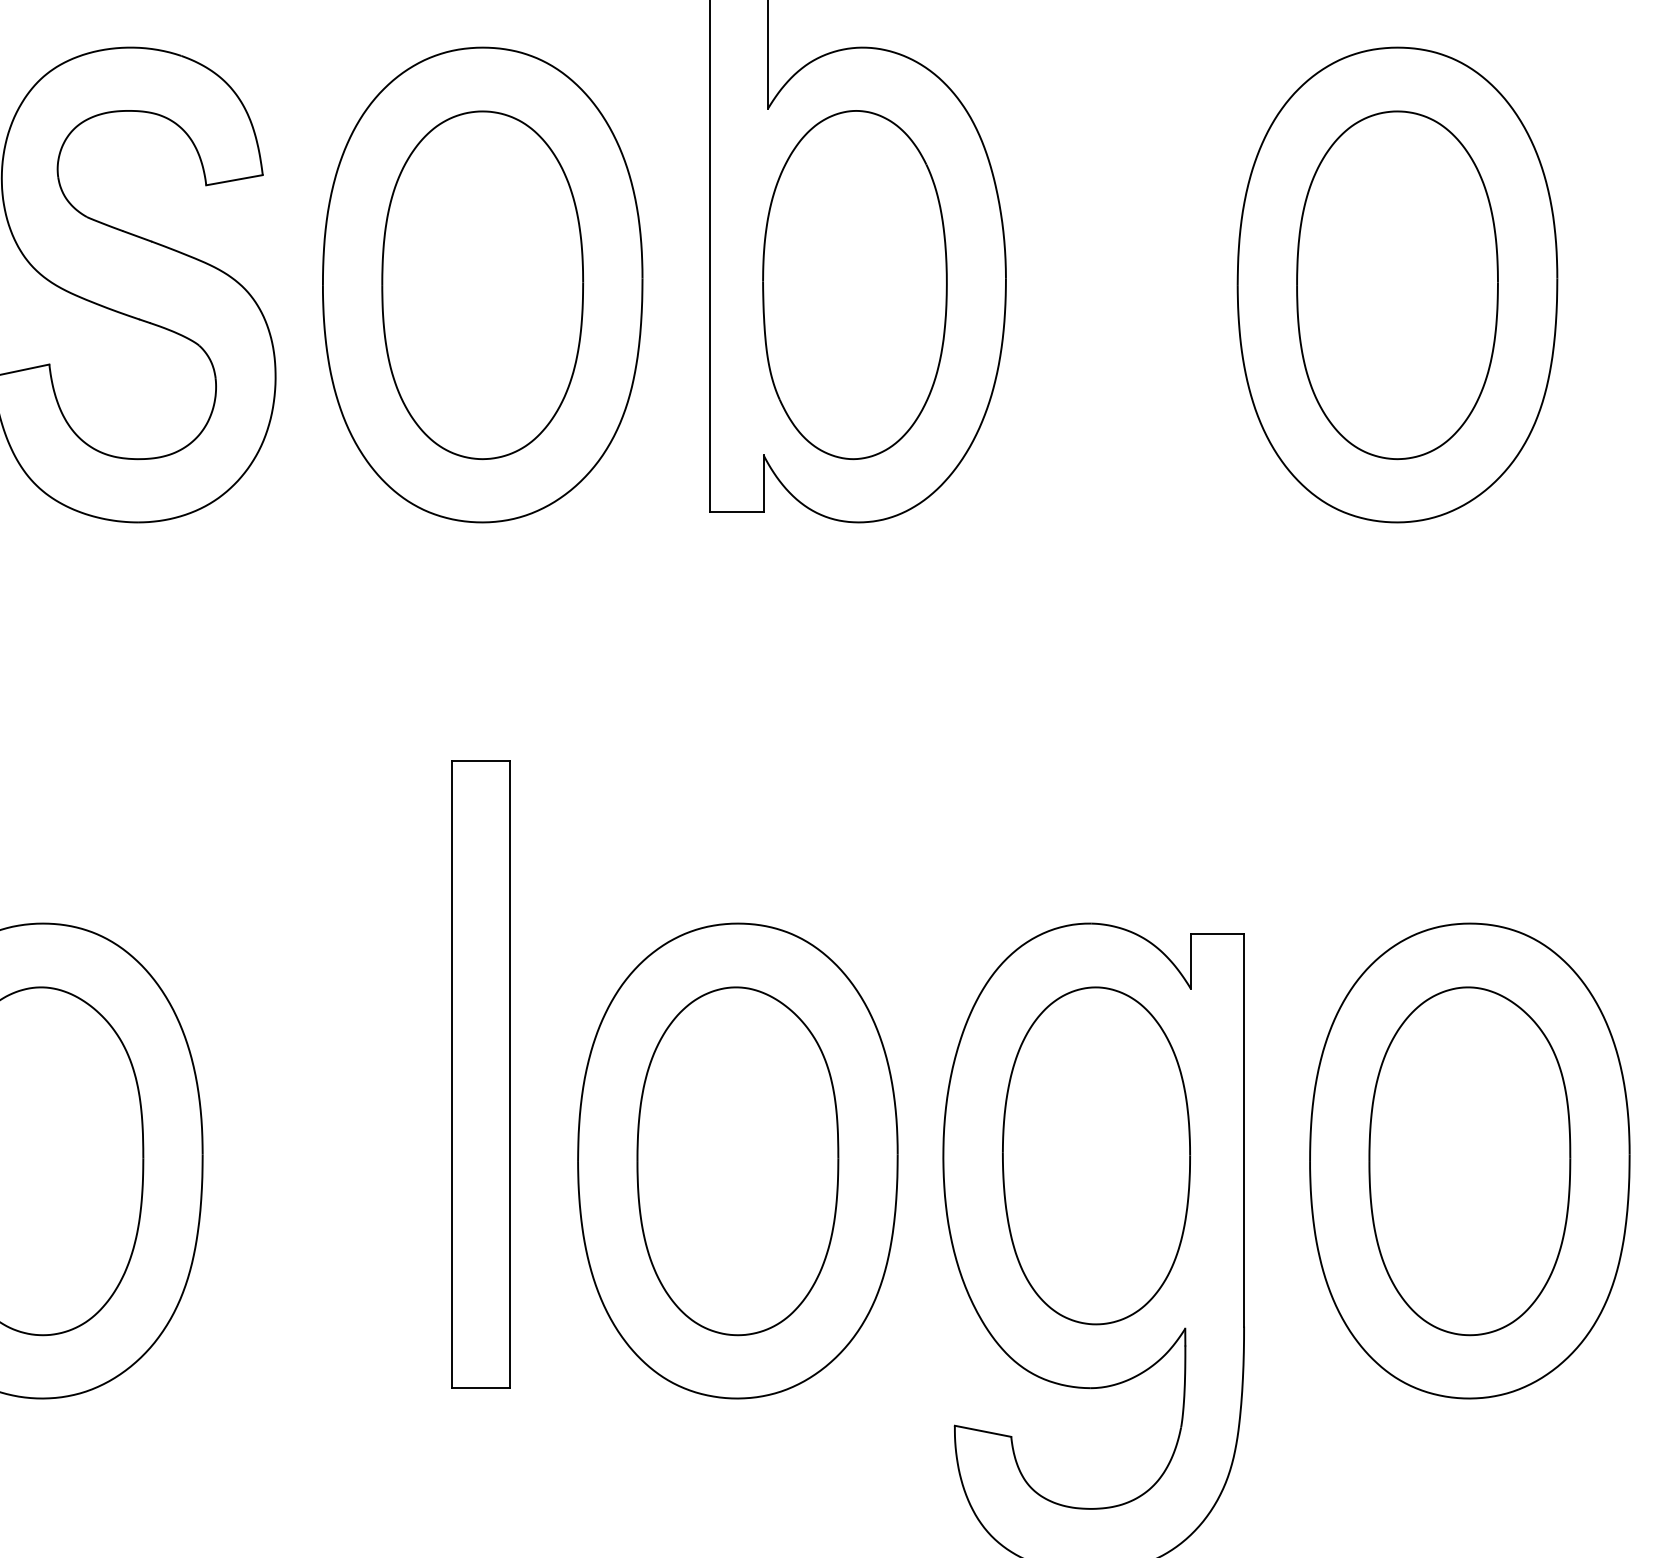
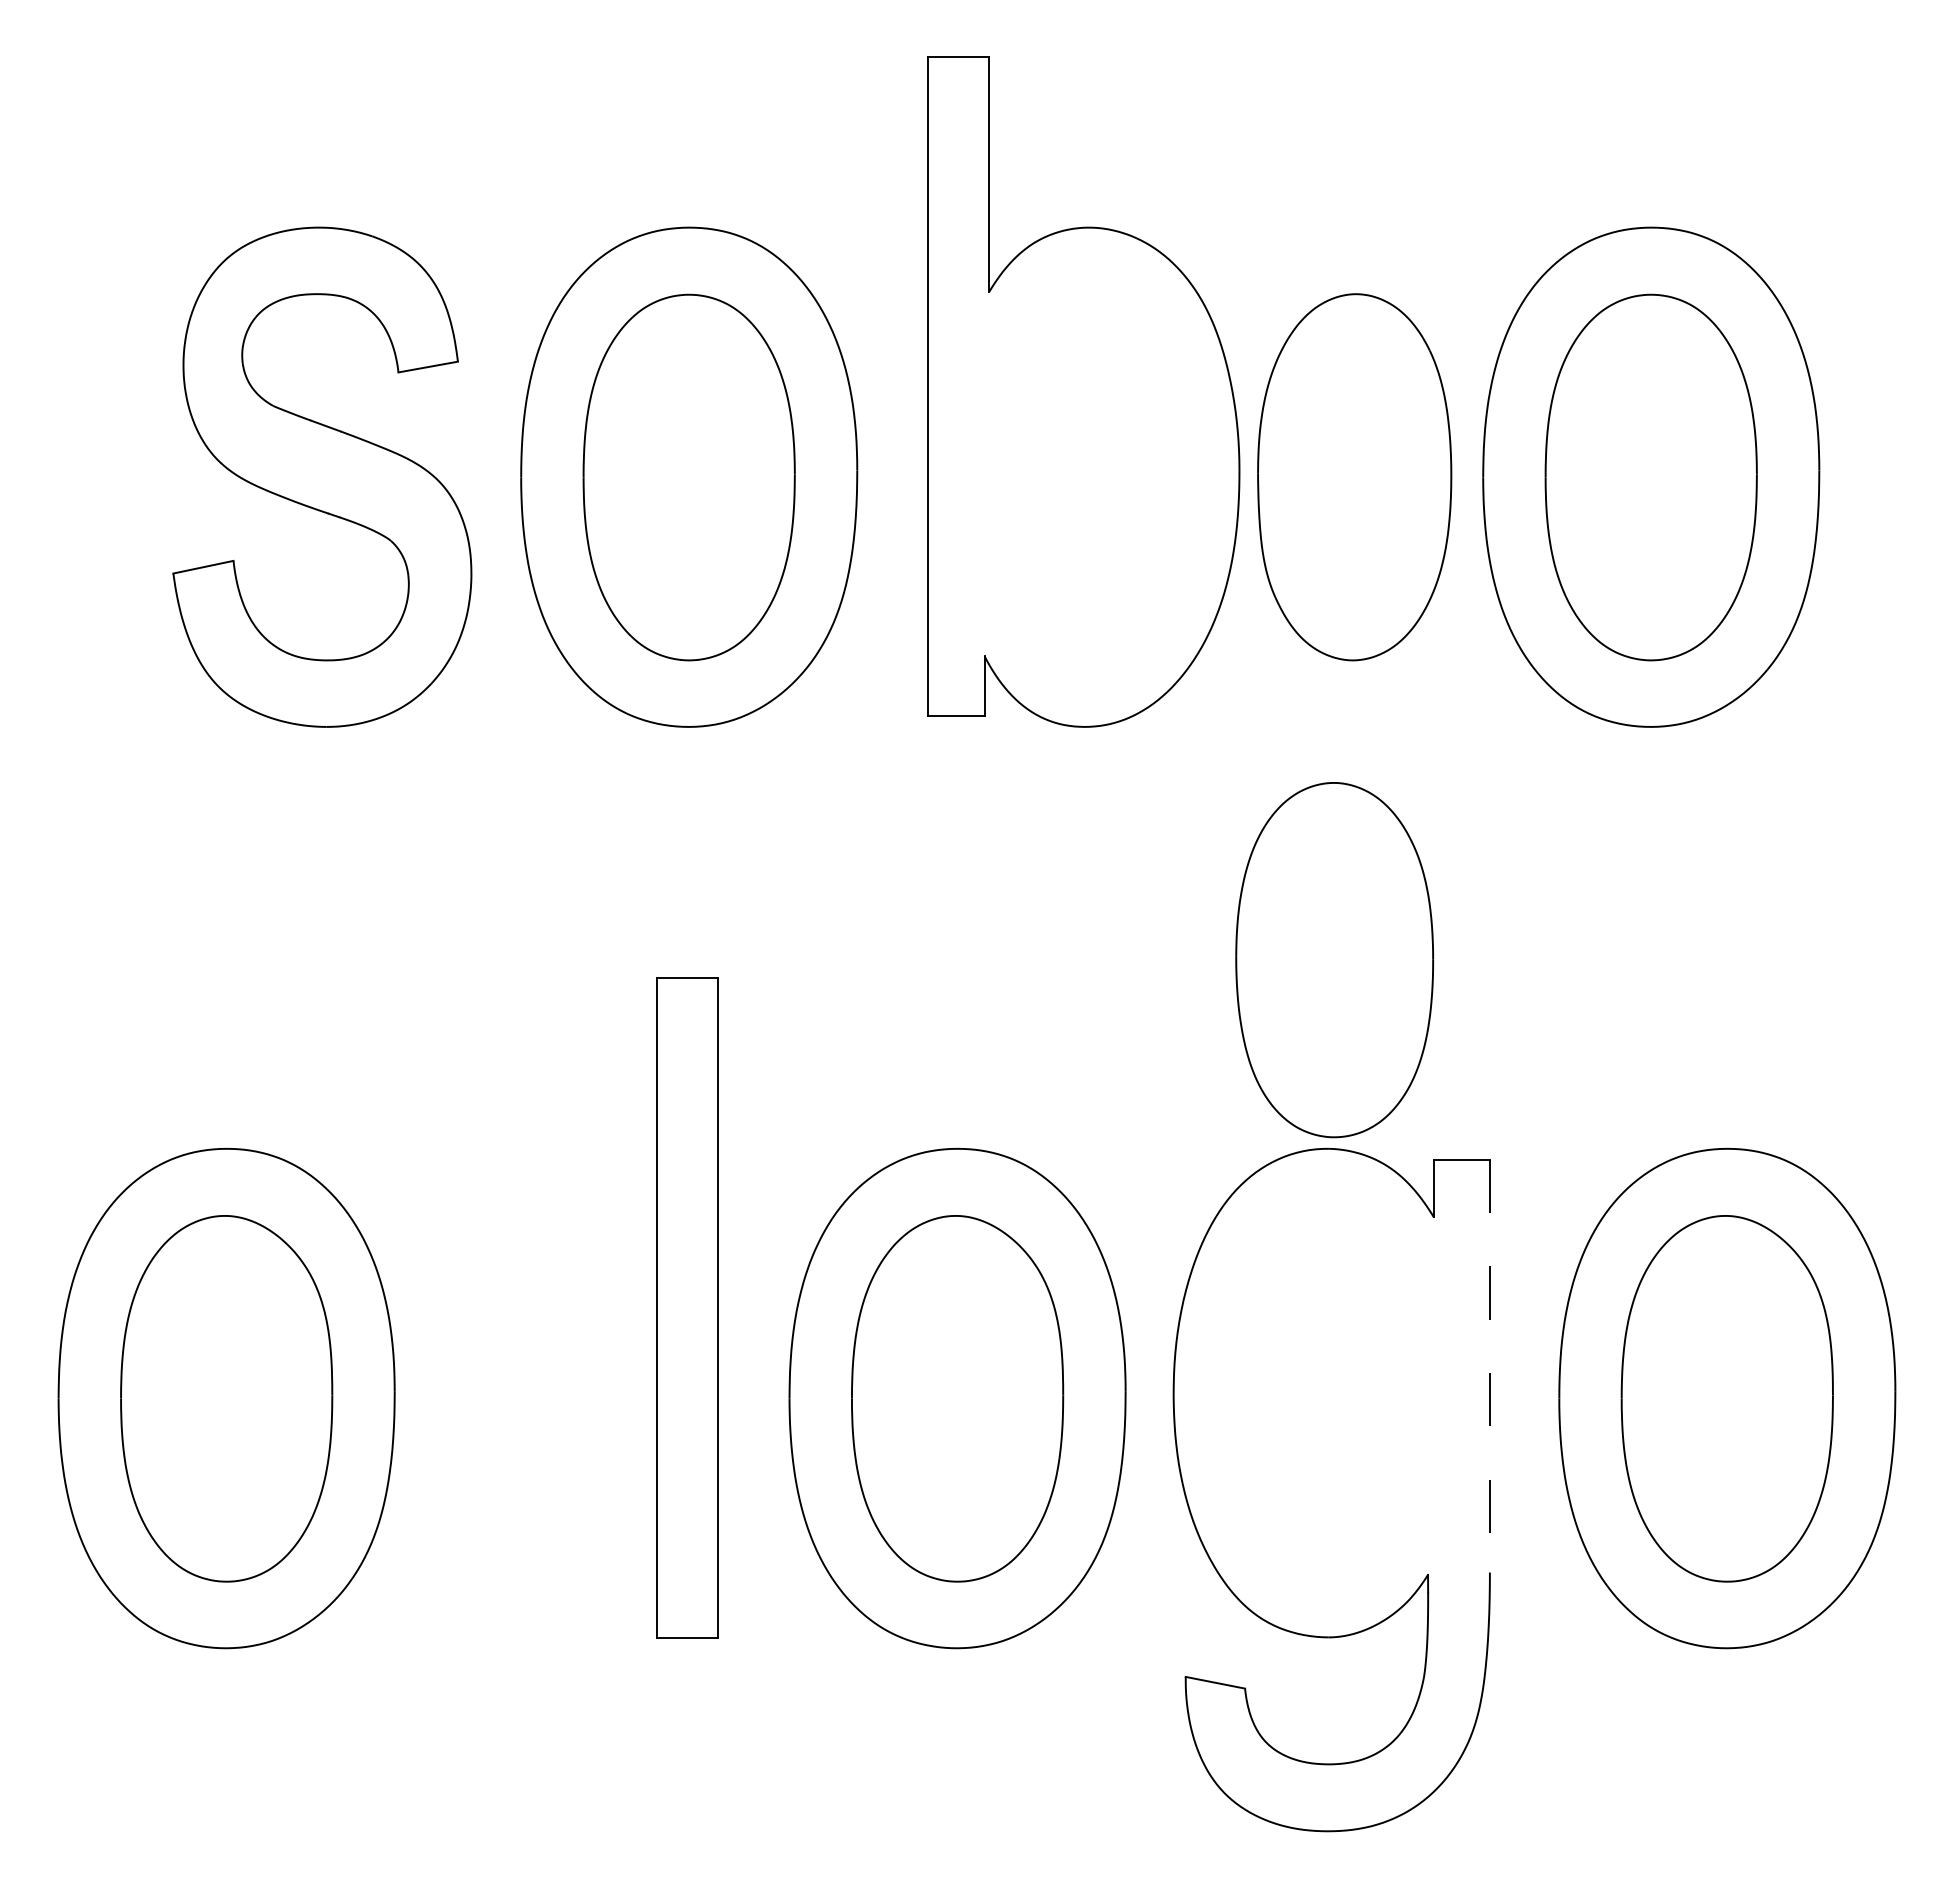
part: (854, 285) -> (1354, 477), moved
line: (1243, 1130) -> (1489, 1366), solid -> dashed
part: (1096, 1156) -> (1334, 960), moved

